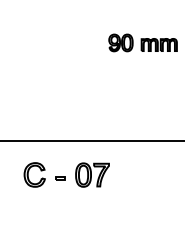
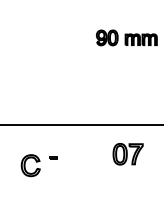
part: (34, 174) -> (30, 165), moved
part: (92, 174) -> (128, 153), moved

